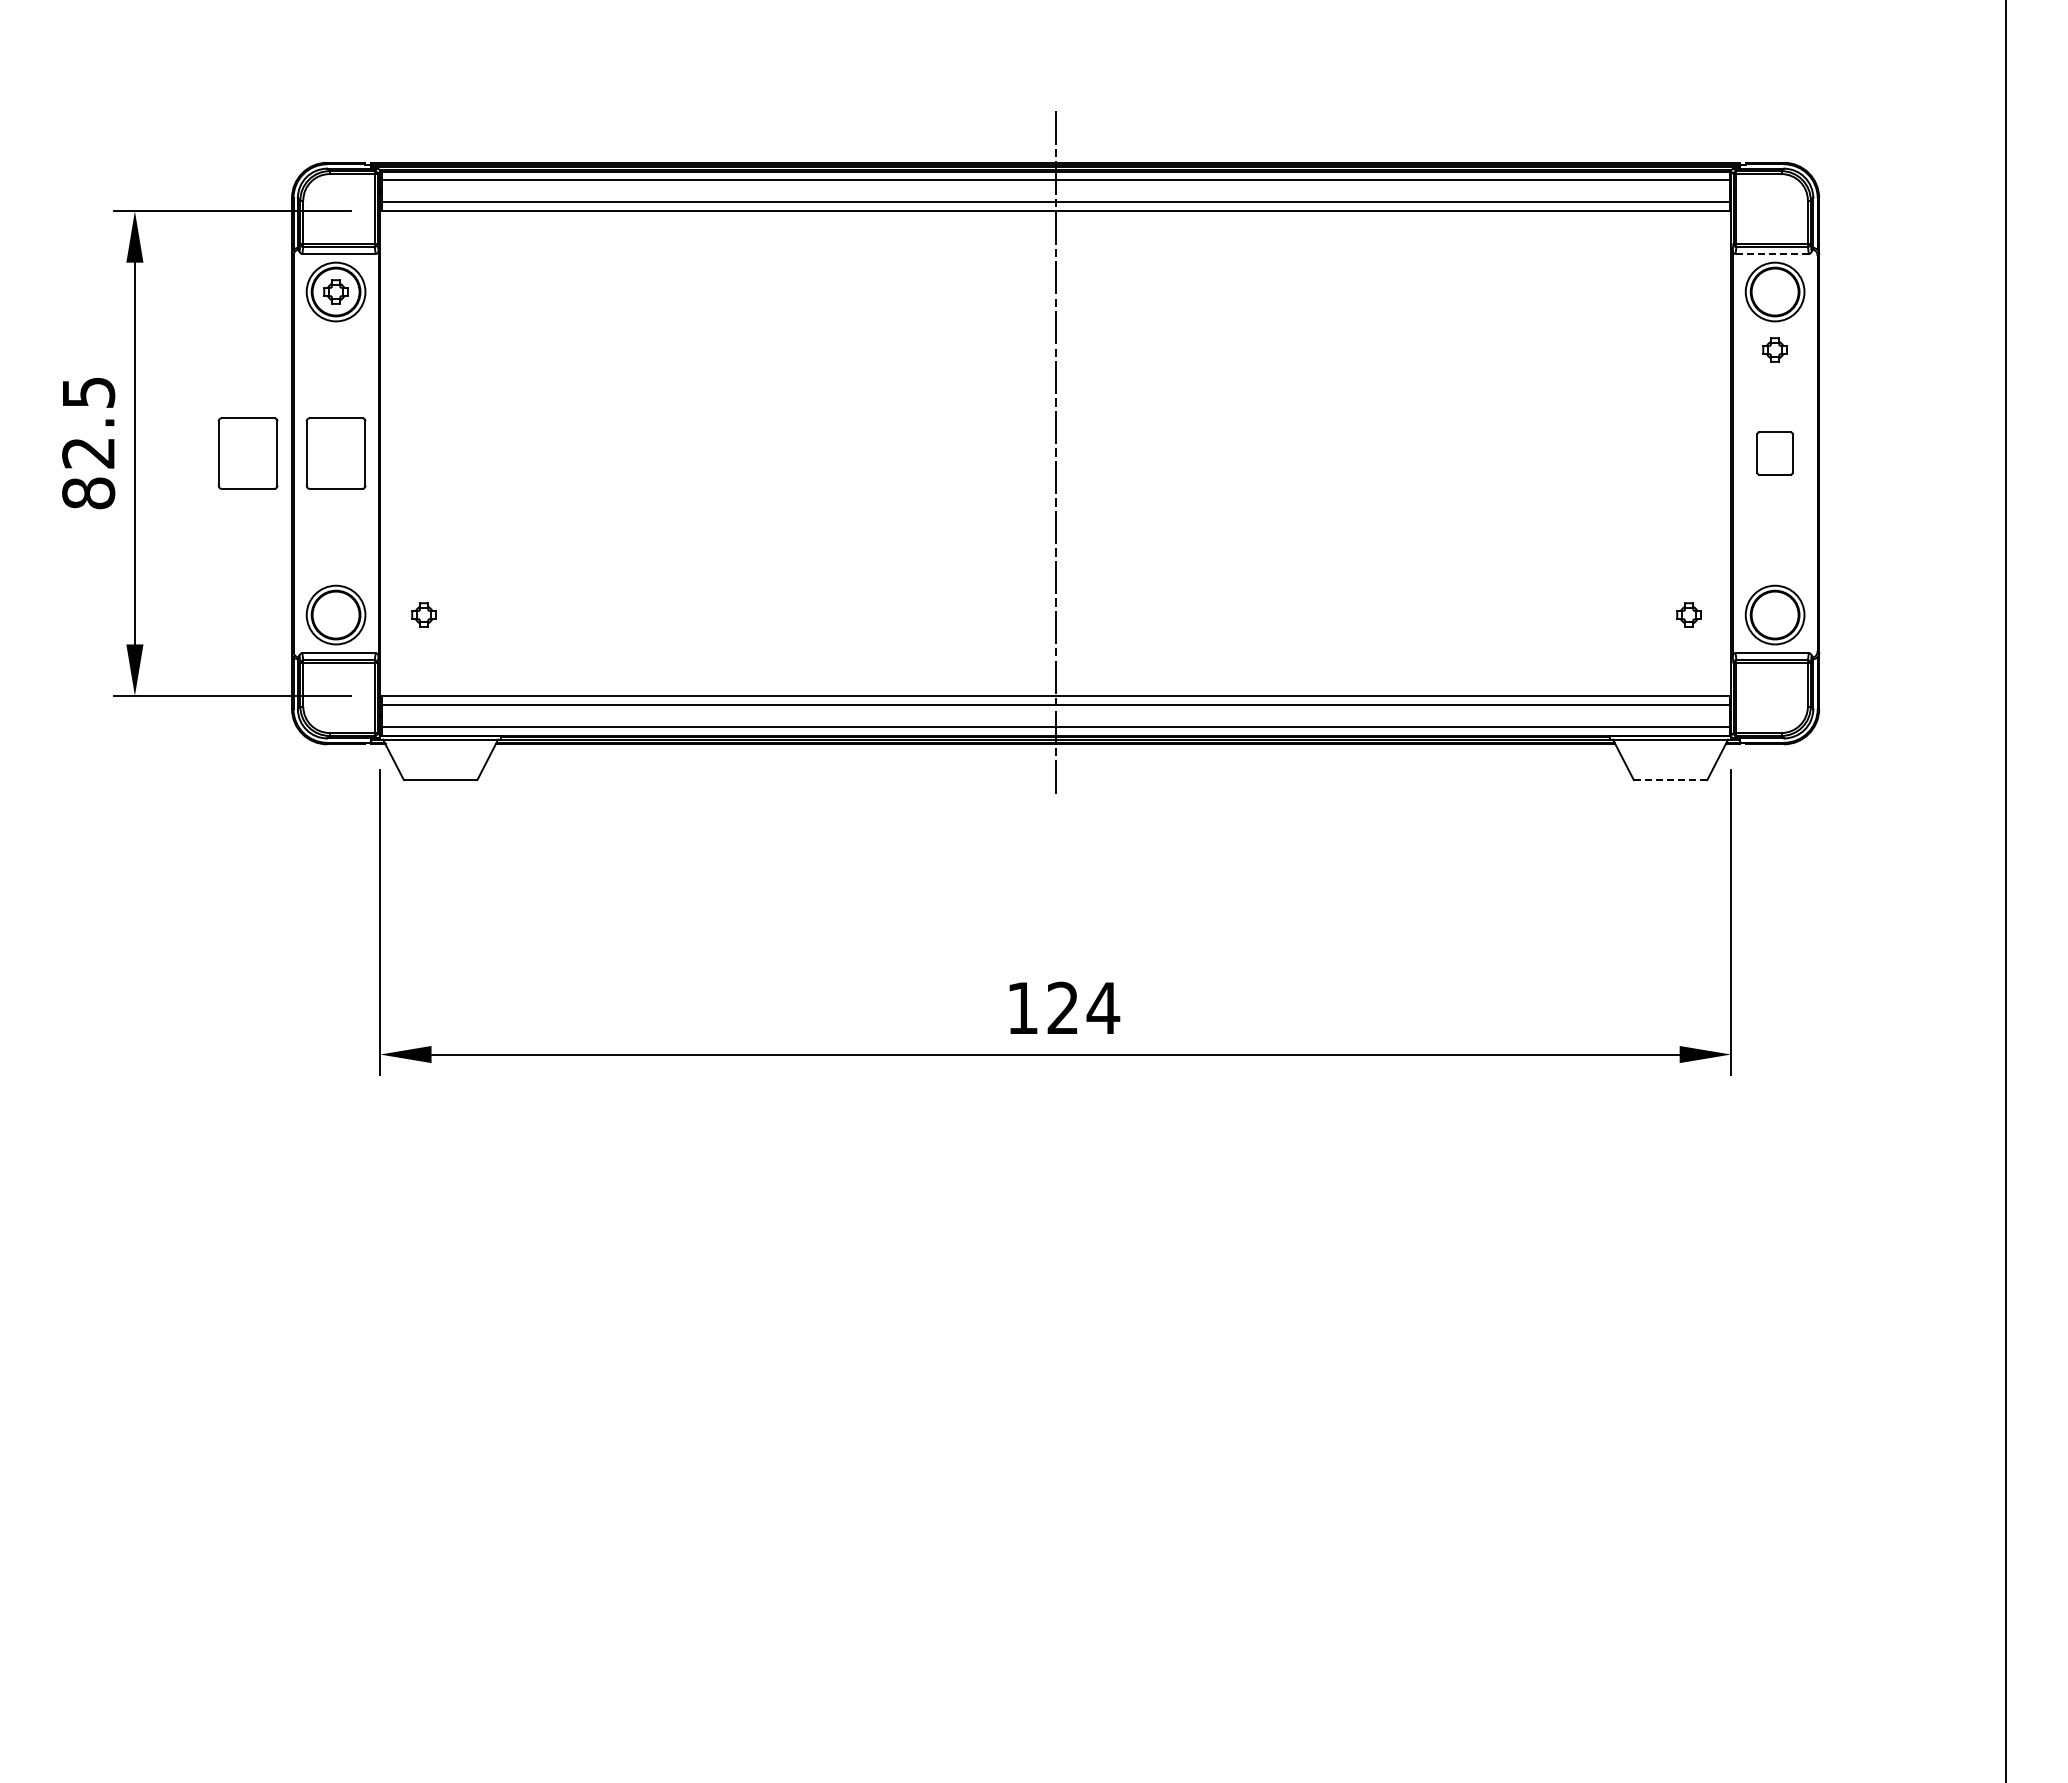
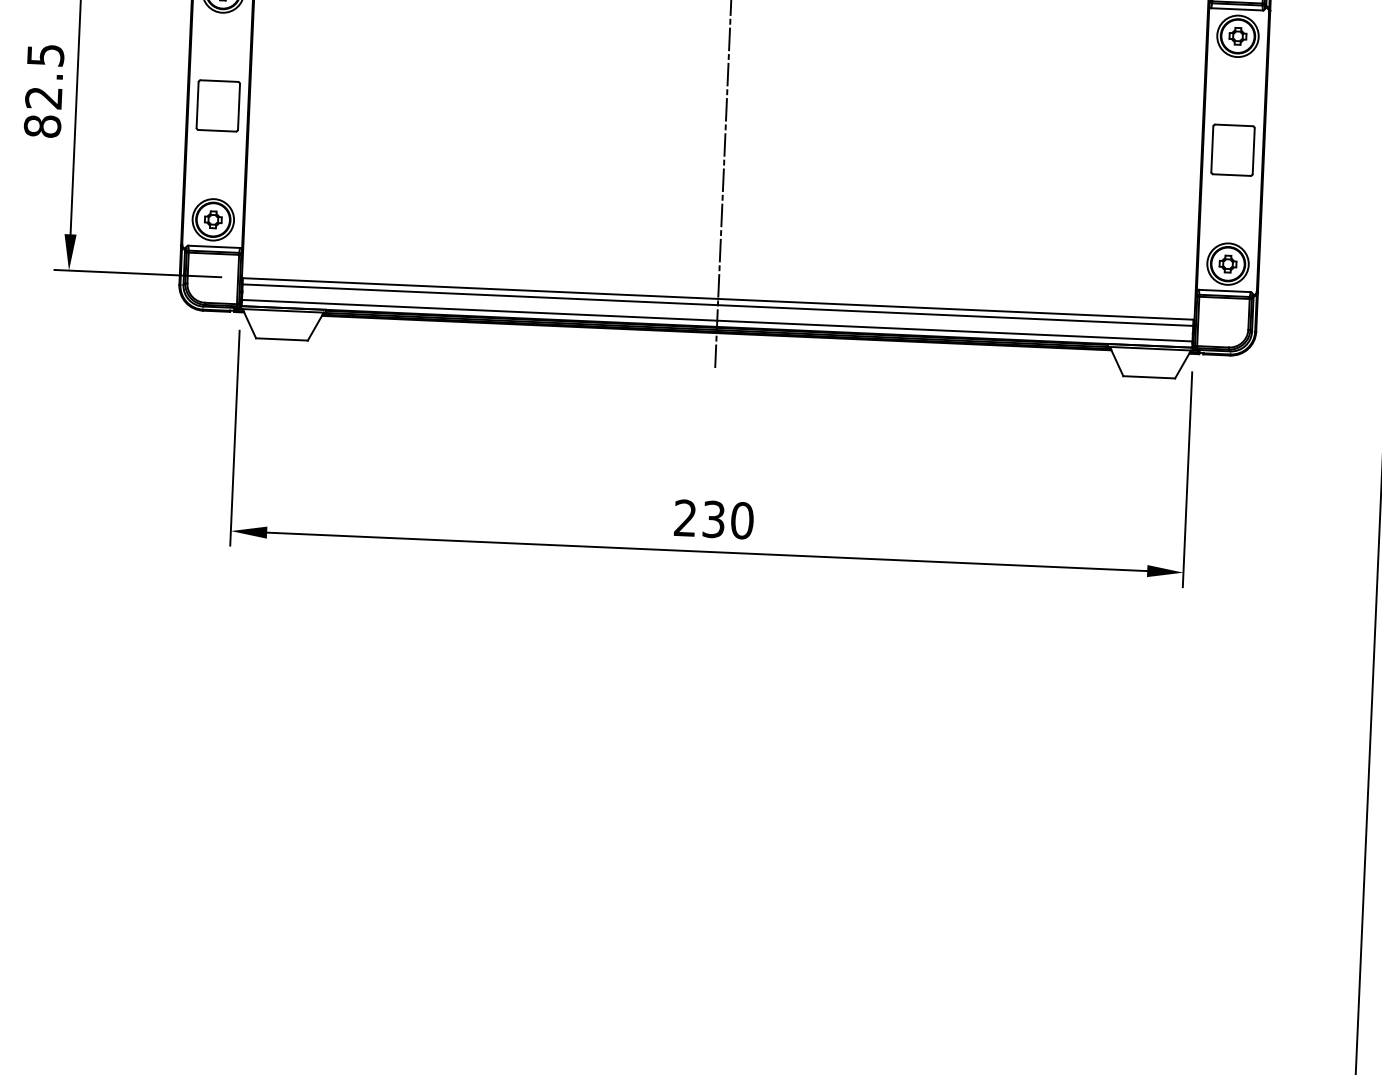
line: (1772, 253) -> (1237, 9), dashed -> solid
part: (1774, 349) -> (1237, 35), moved
part: (247, 453) -> (155, 103), removed
part: (1774, 453) -> (1232, 150), size x1.67
part: (423, 614) -> (212, 219), moved
part: (1688, 614) -> (1227, 263), moved
line: (1670, 780) -> (1149, 377), dashed -> solid
text: (1063, 1007) -> (714, 518), 124 -> 230

